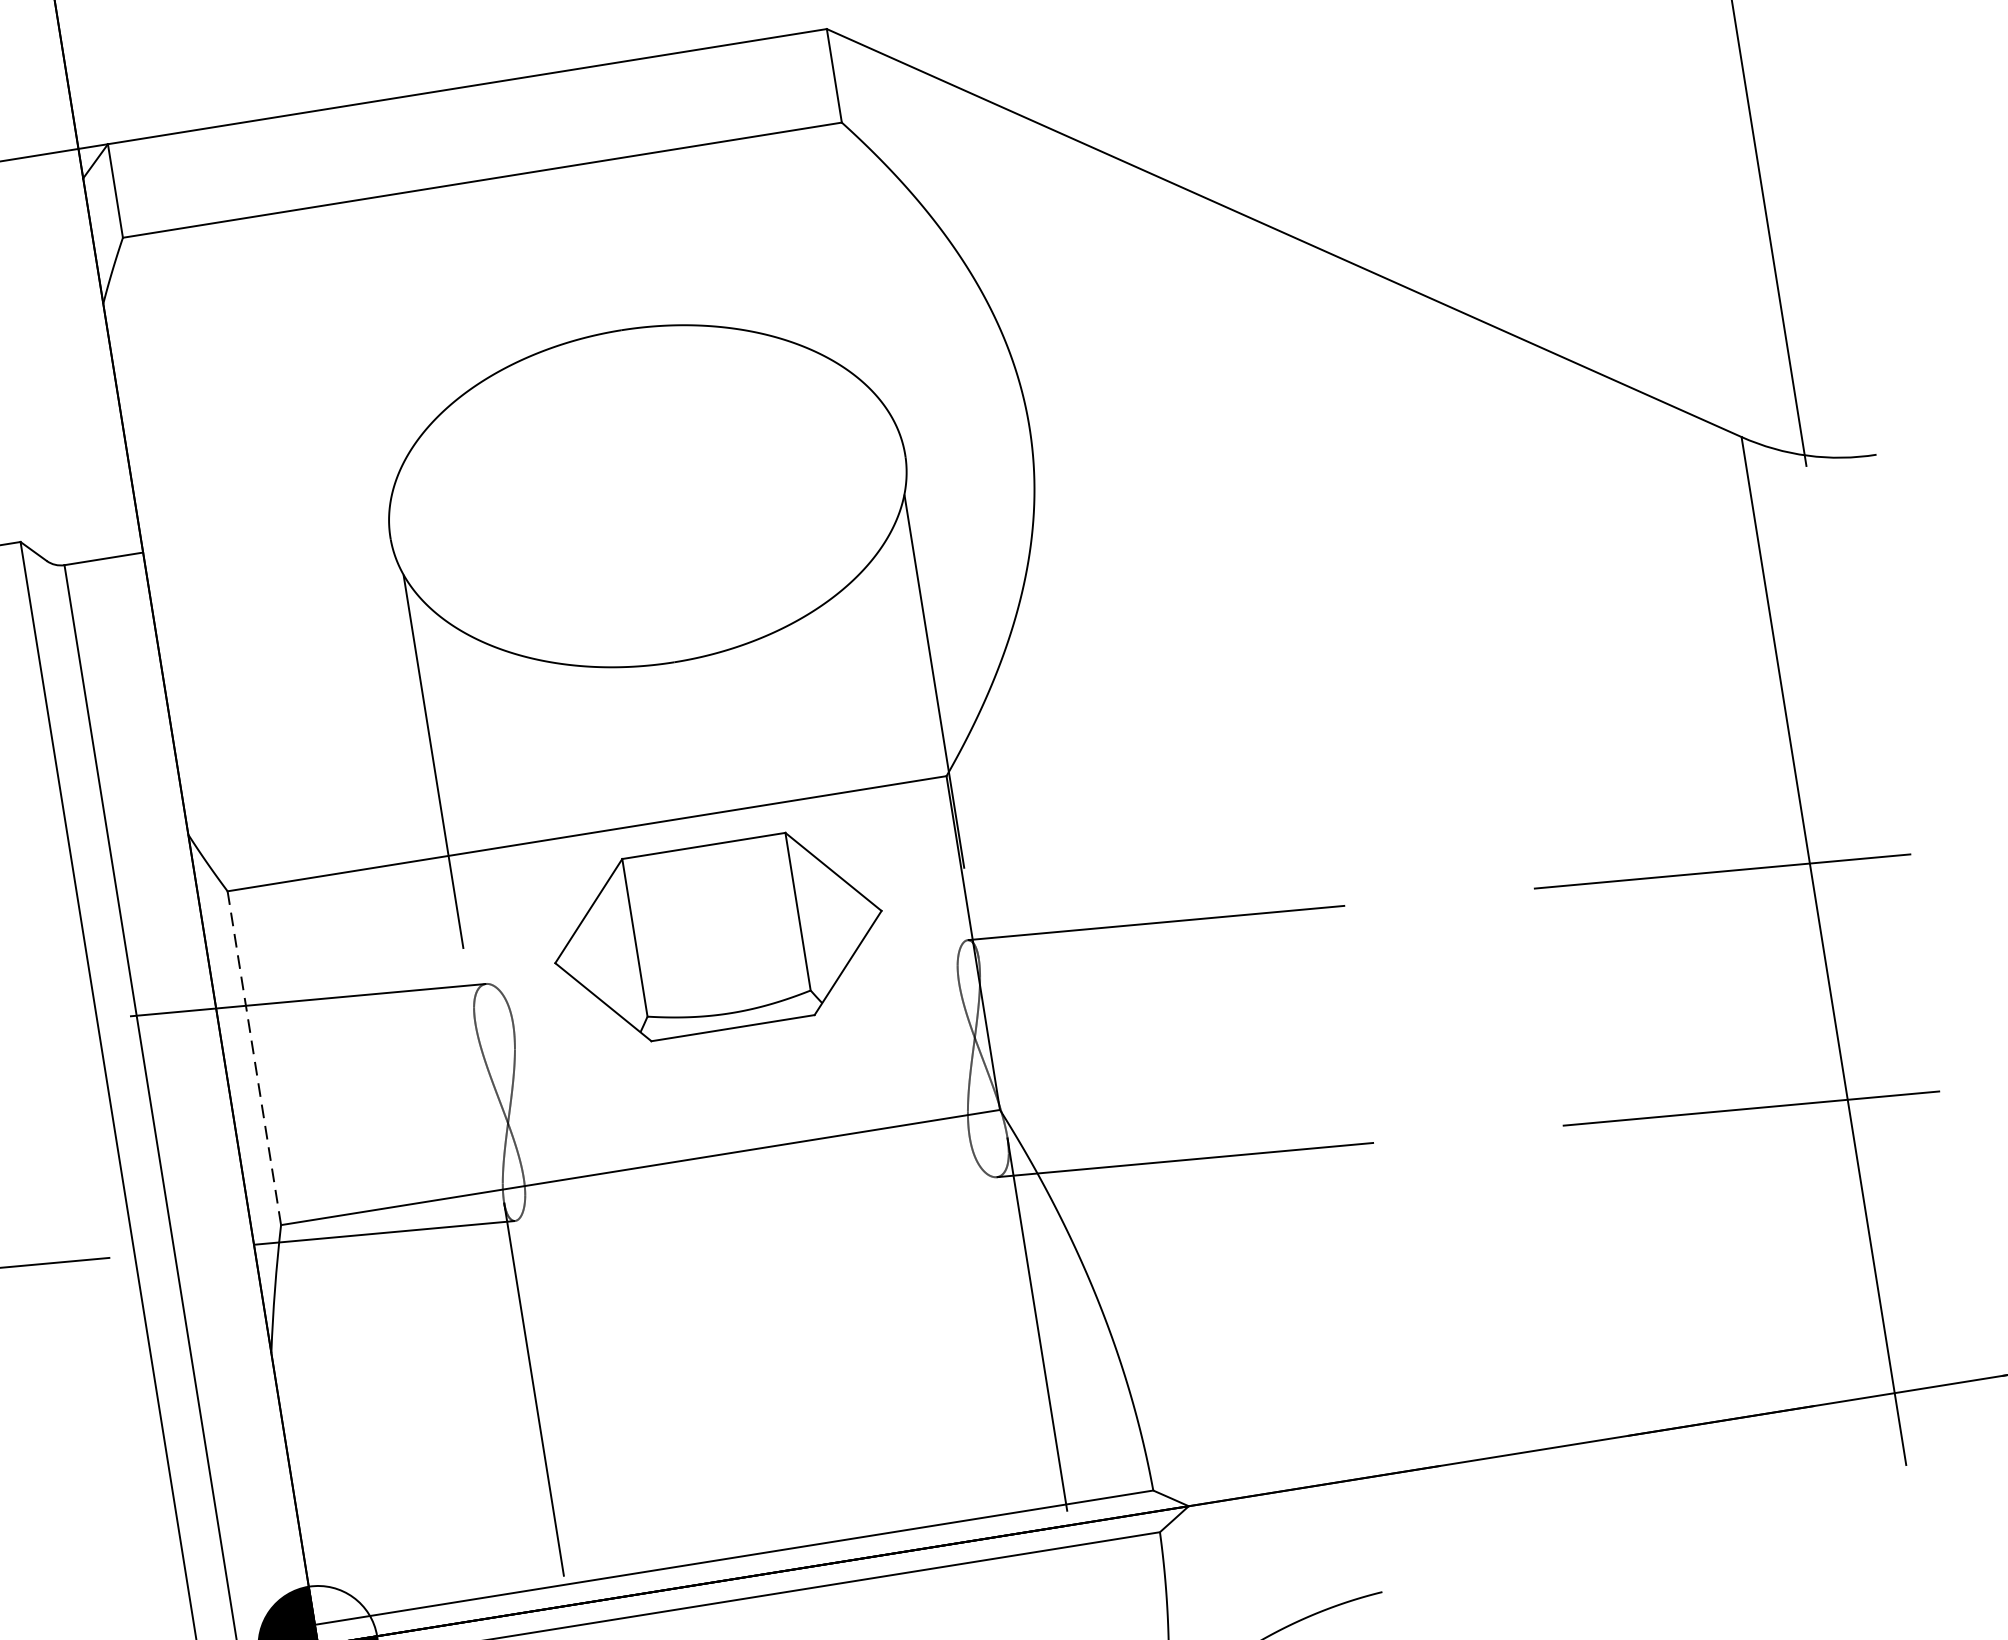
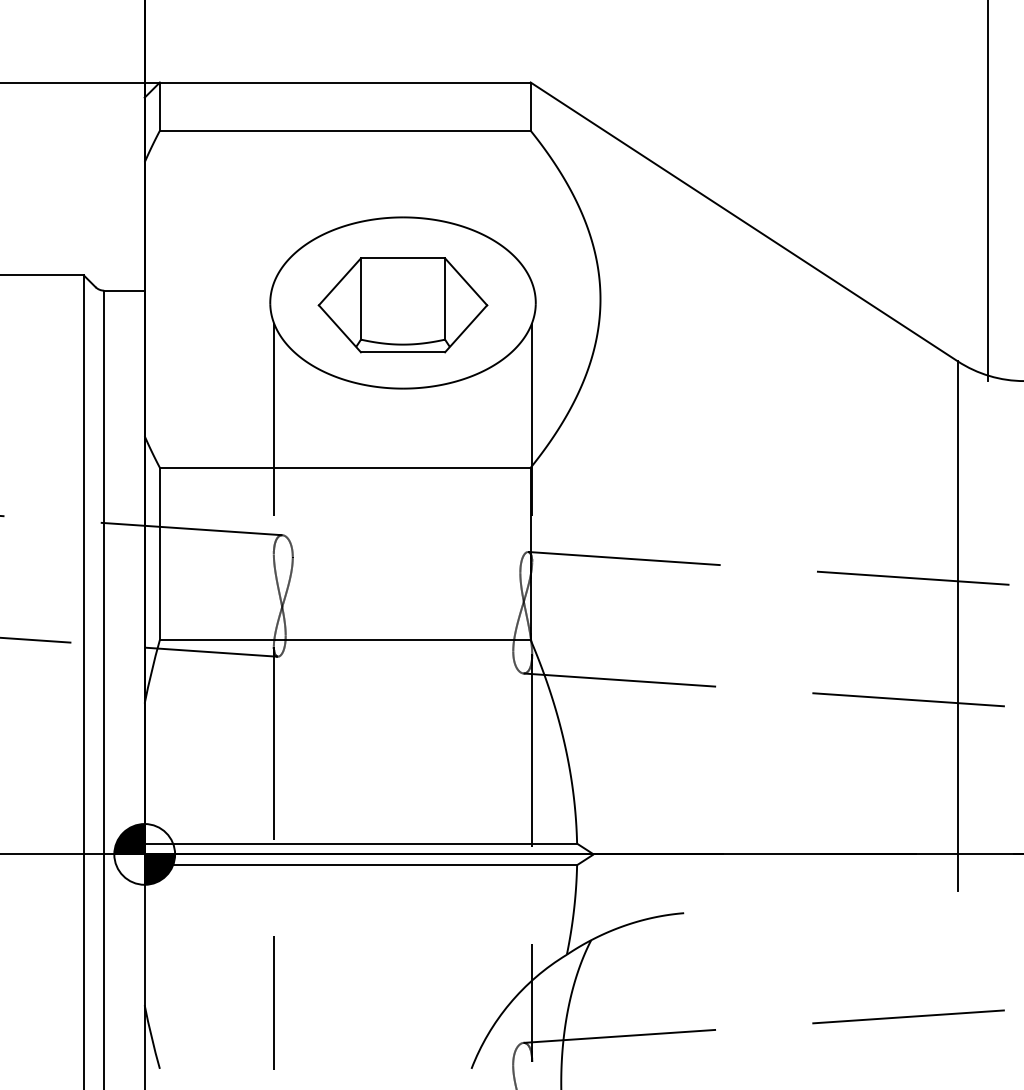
part: (717, 937) -> (402, 305), moved
line: (253, 1059) -> (159, 554), dashed -> solid

